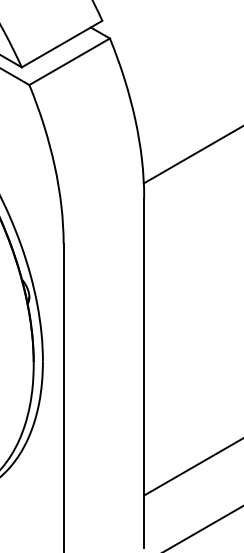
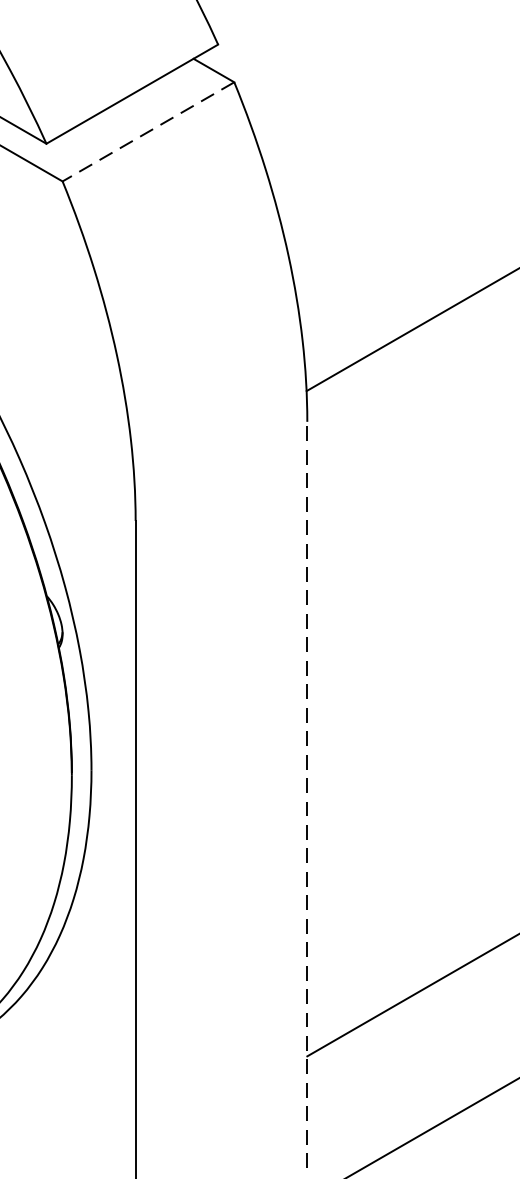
line: (69, 61) -> (148, 131), solid -> dashed
line: (144, 372) -> (307, 794), solid -> dashed

